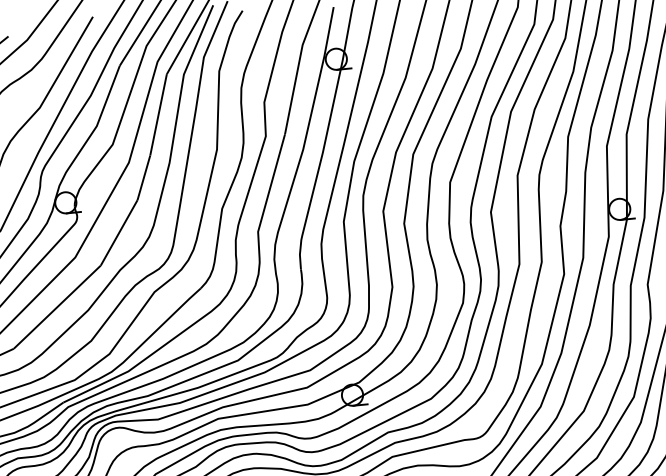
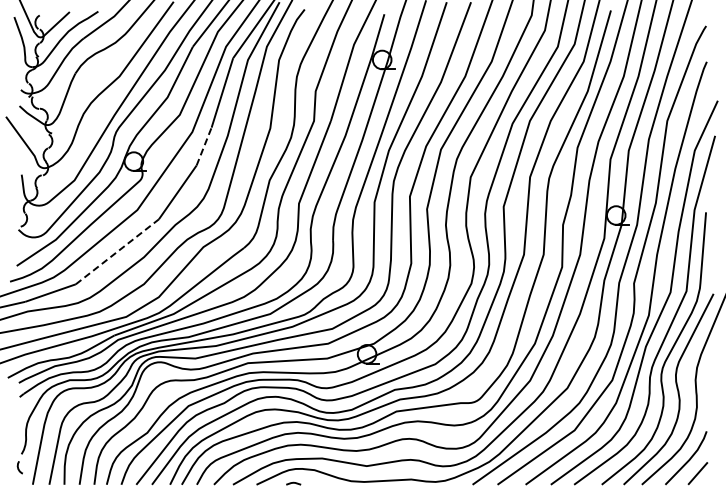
line: (144, 177) -> (204, 146), solid -> dashed
line: (57, 306) -> (117, 251), solid -> dashed

